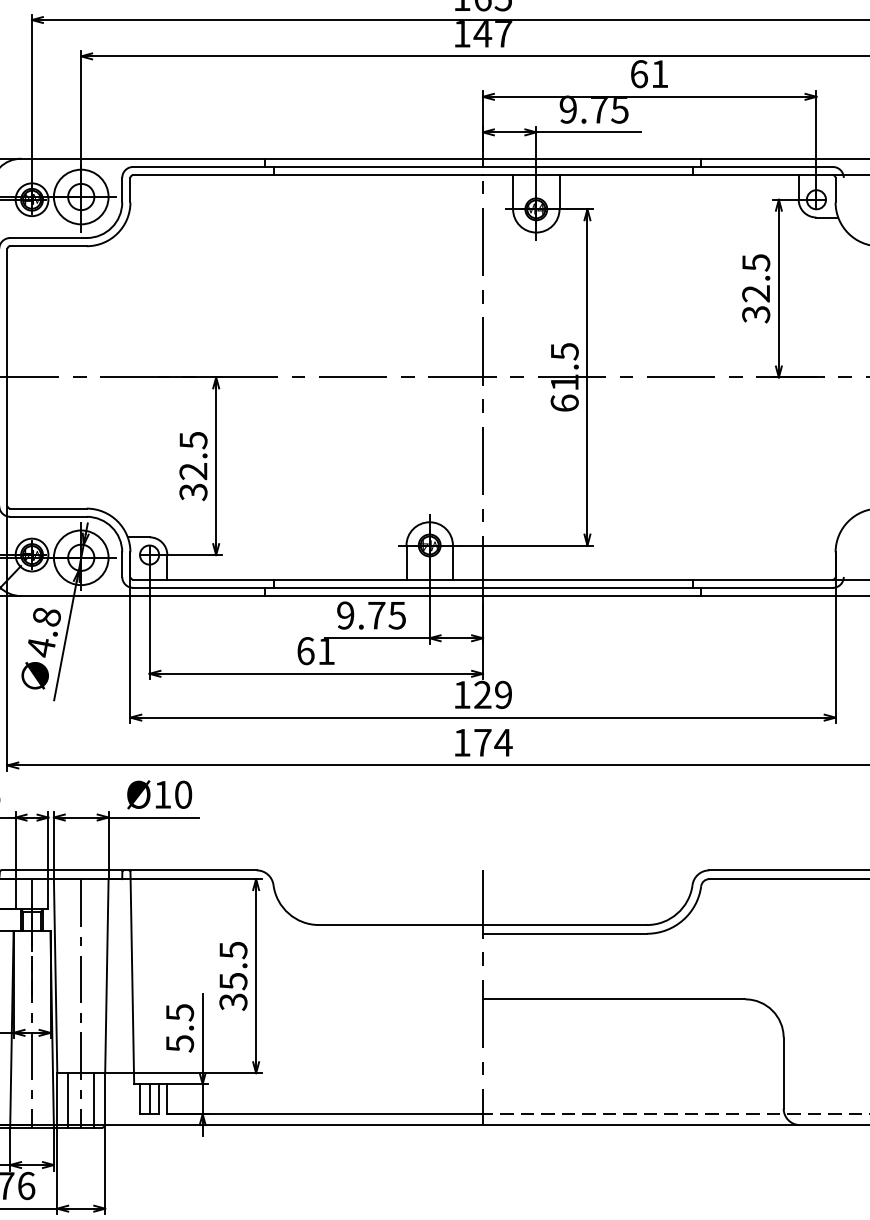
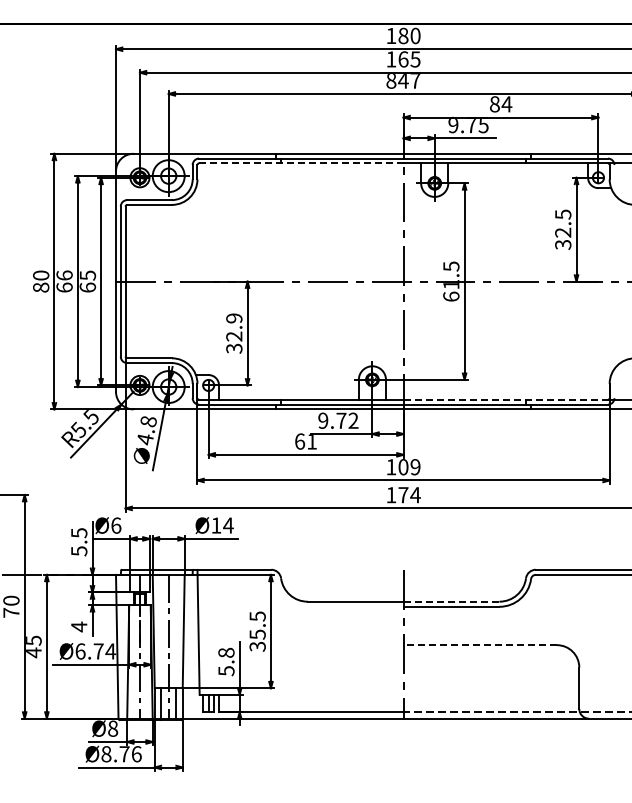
text: (462, 35) -> (391, 81), 147 -> 847
text: (650, 74) -> (501, 104), 61 -> 84
line: (306, 175) -> (300, 163), solid -> dashed
text: (193, 440) -> (234, 318), 32.5 -> 32.9
line: (659, 579) -> (506, 399), solid -> dashed
text: (397, 615) -> (353, 420), 9.75 -> 9.72
text: (482, 695) -> (403, 467), 129 -> 109
text: (183, 794) -> (228, 525), Ø10 -> Ø14
line: (565, 924) -> (451, 601), solid -> dashed
line: (614, 999) -> (480, 645), solid -> dashed
text: (180, 1011) -> (226, 652), 5.5 -> 5.8

